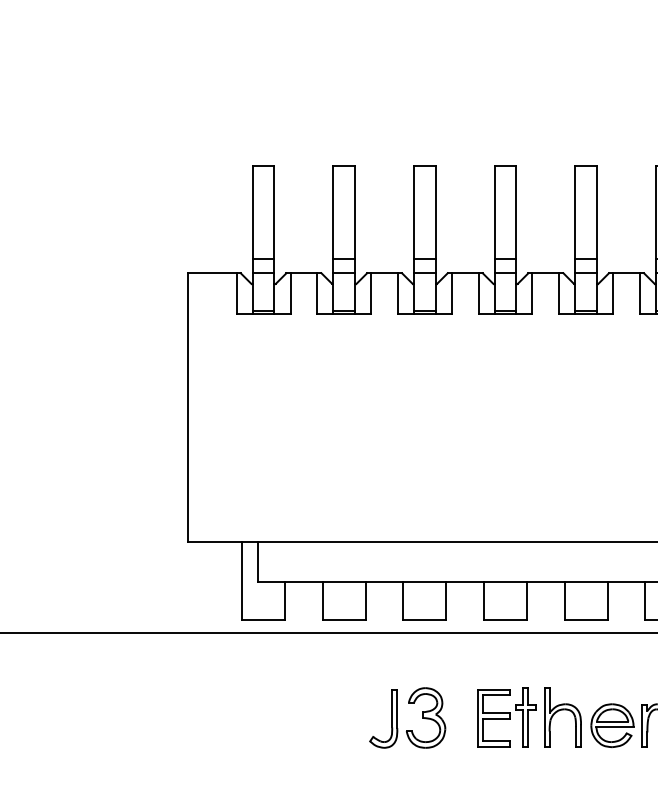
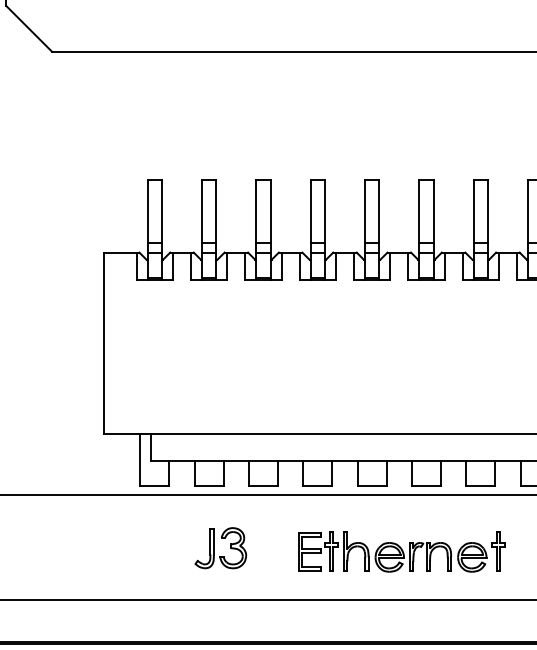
part: (407, 718) -> (220, 548), moved

